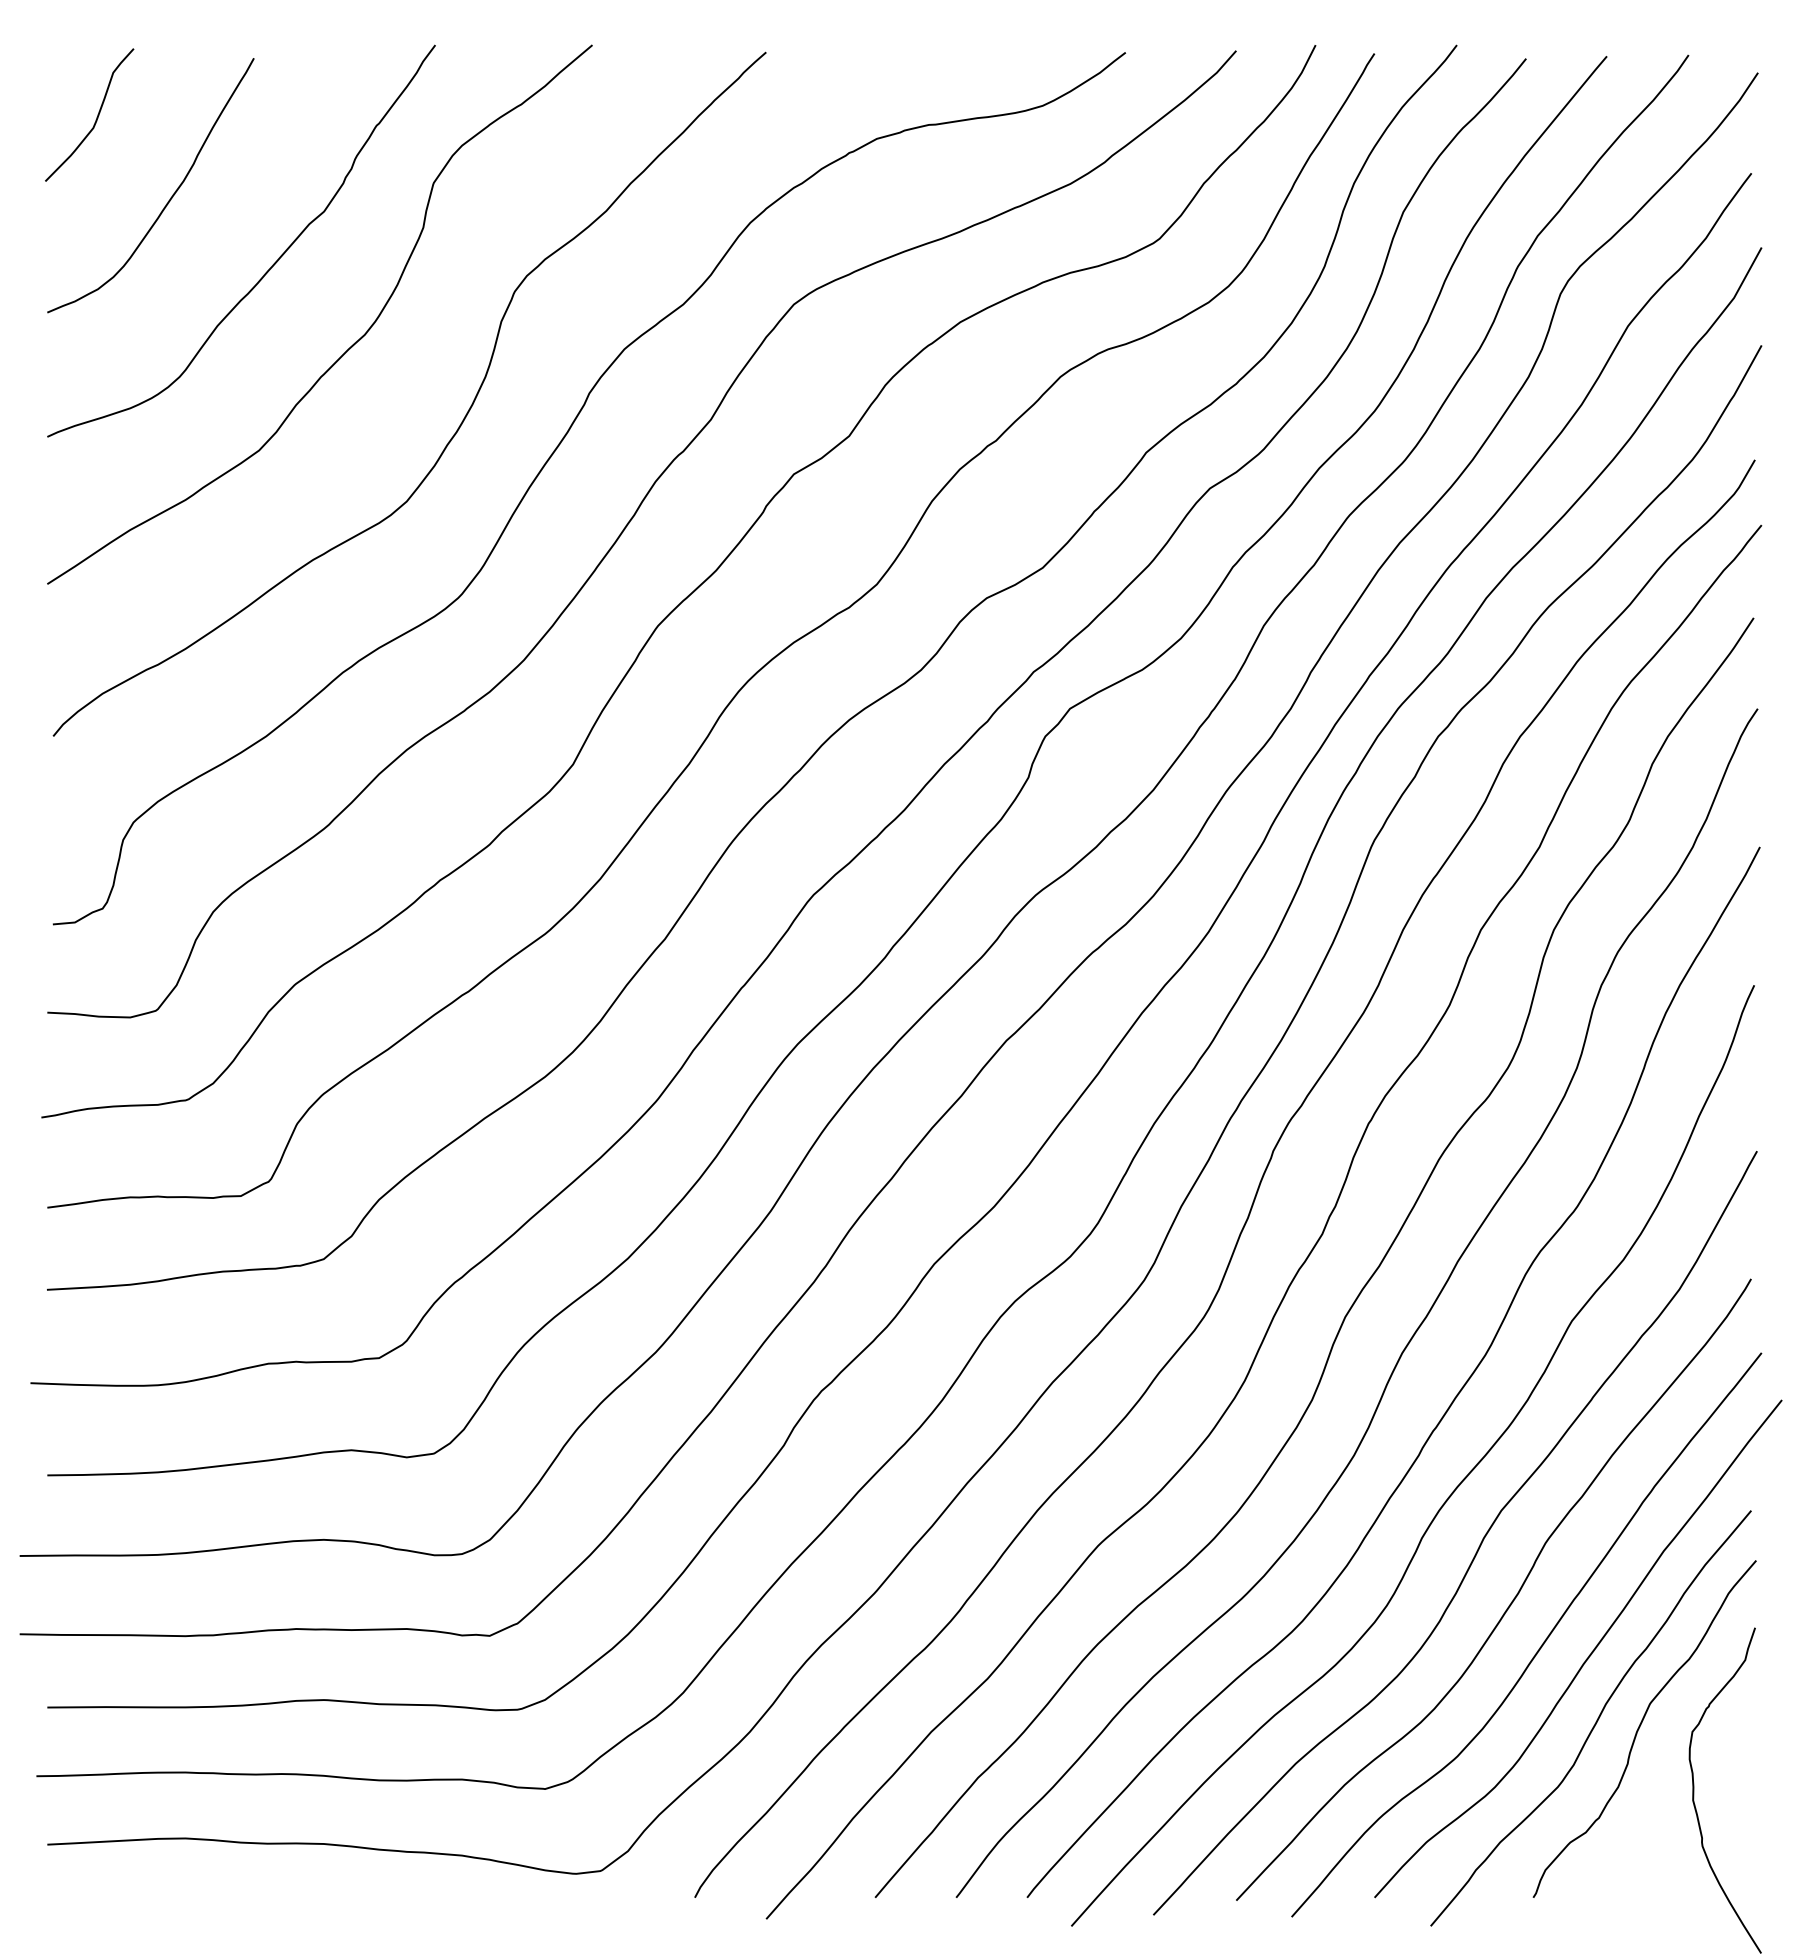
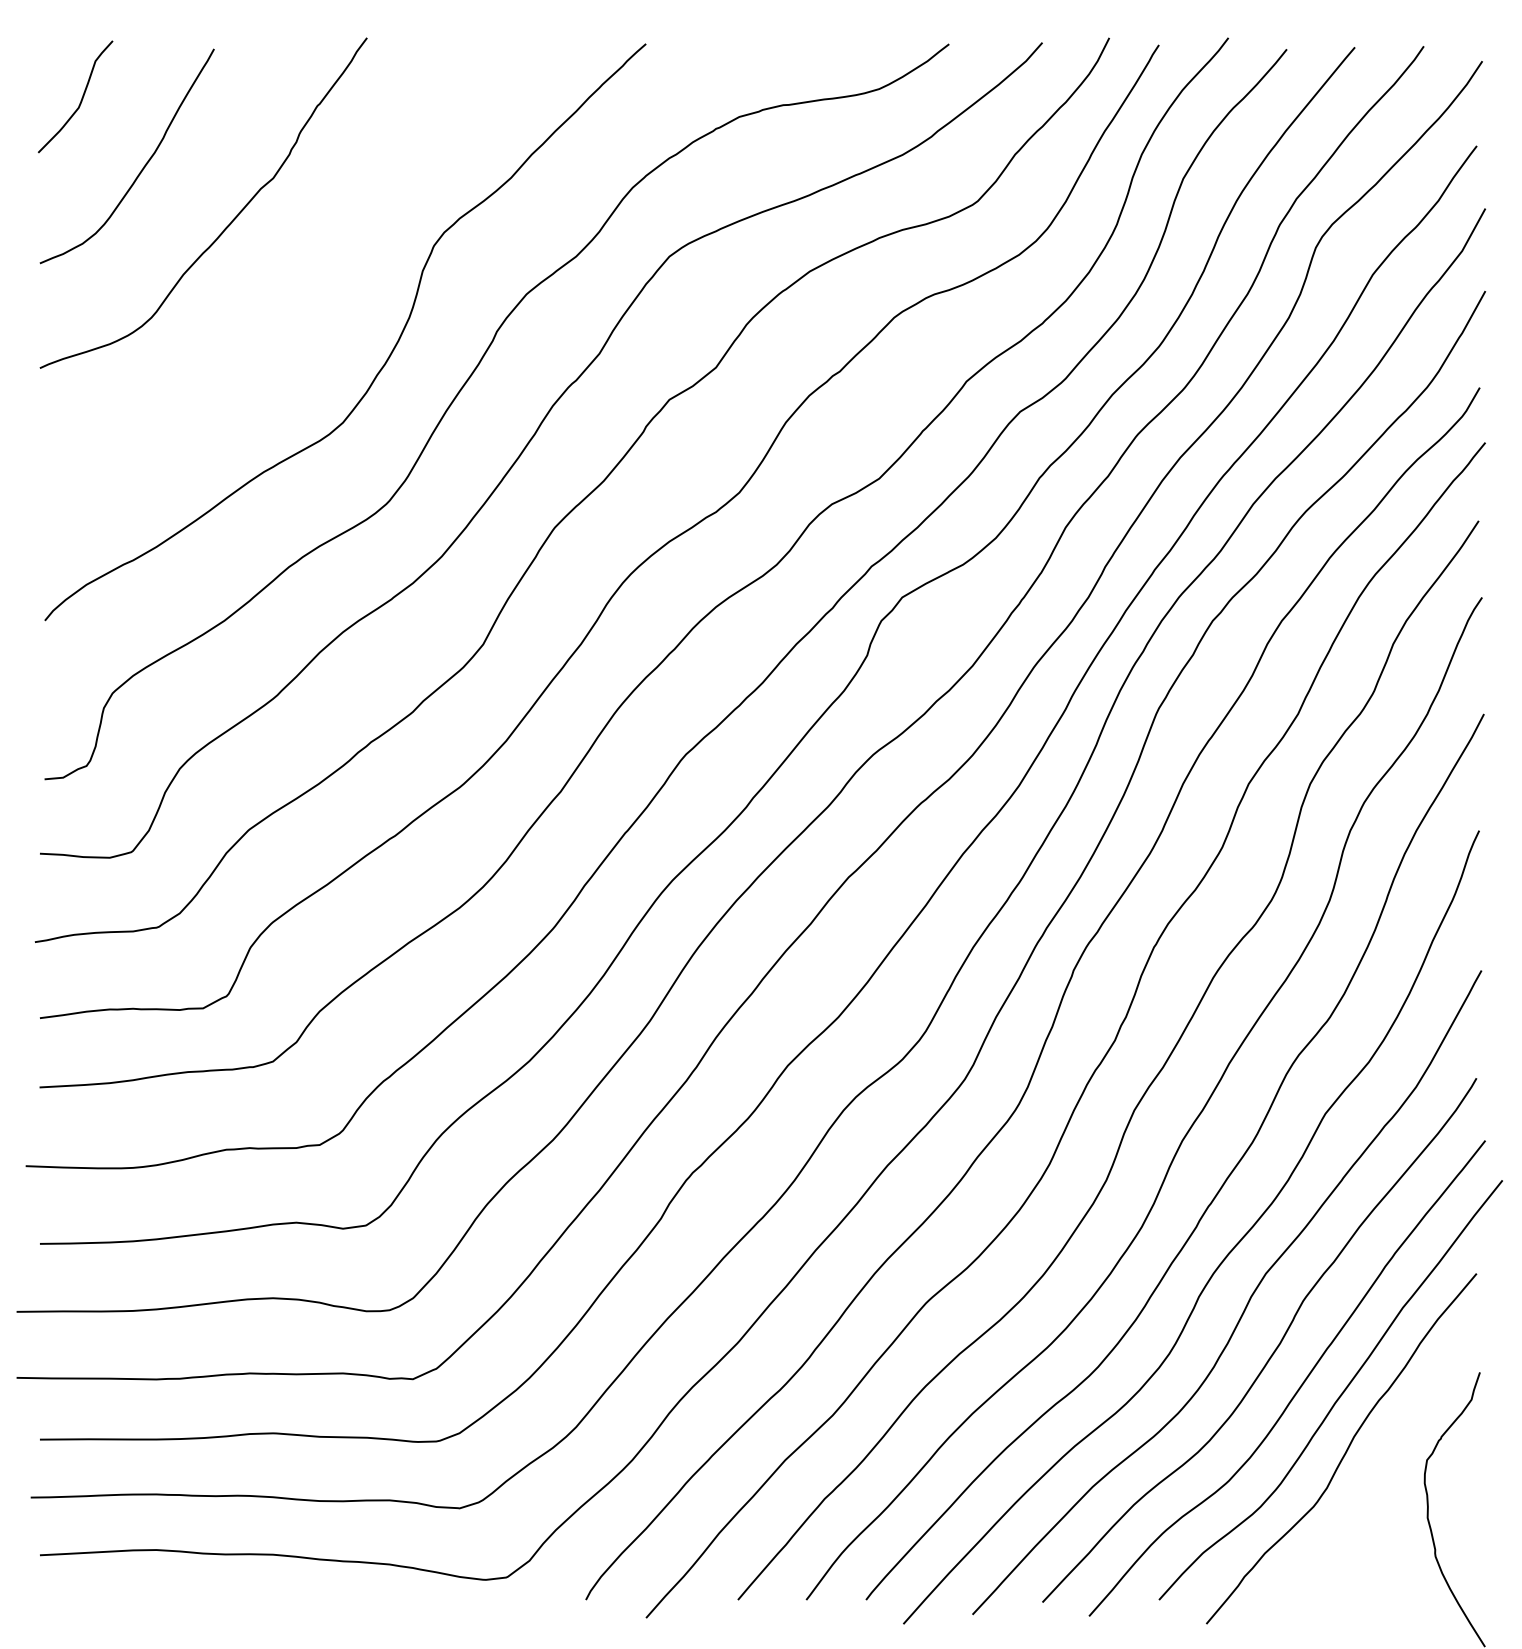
curve: (351, 345) -> (296, 291), removed
curve: (1640, 1727) -> (1383, 1456), removed

